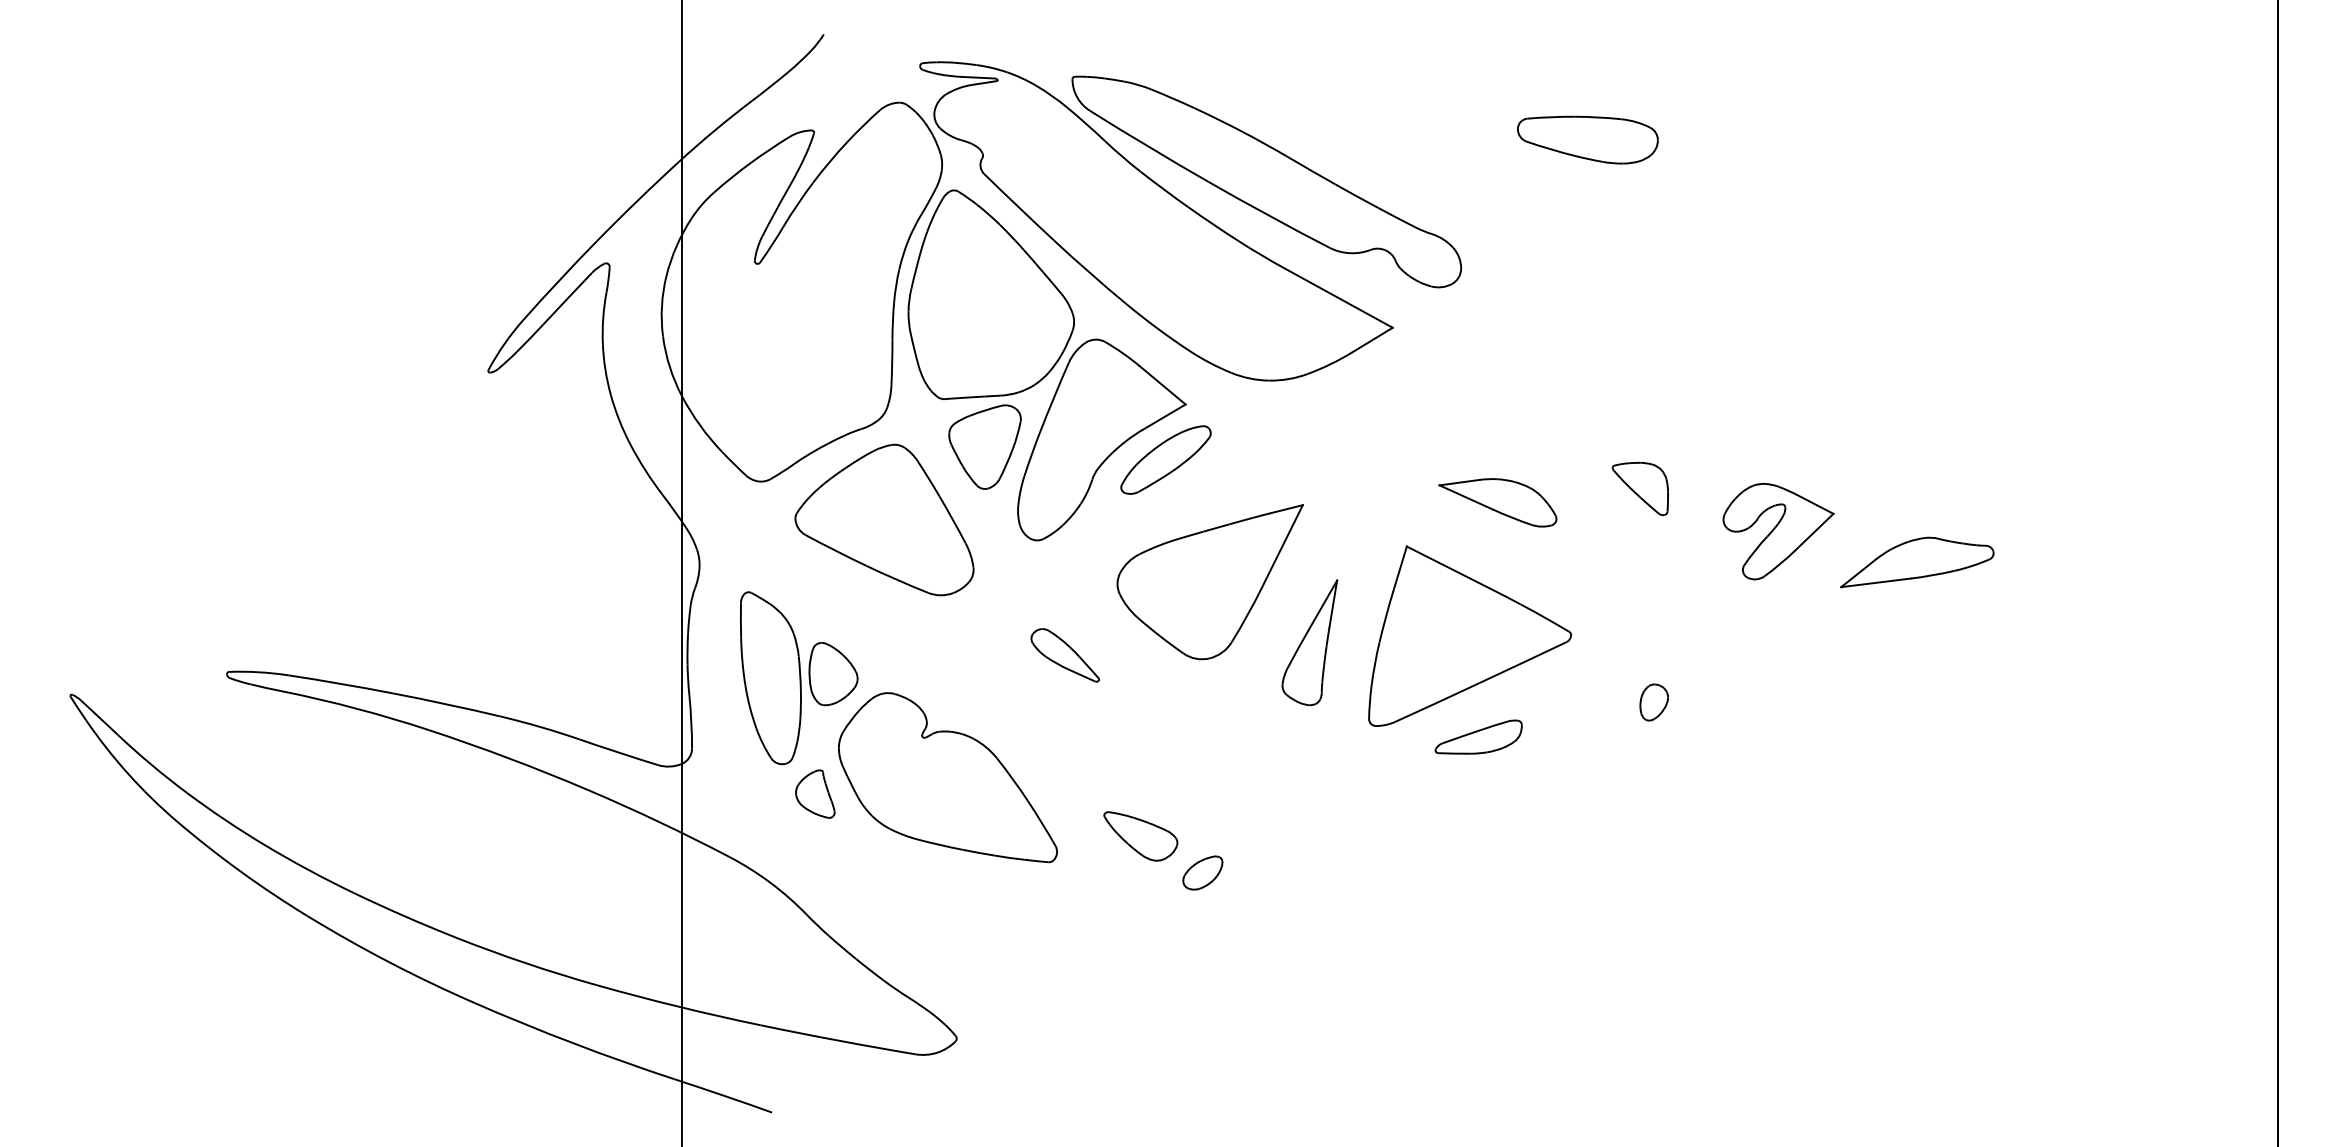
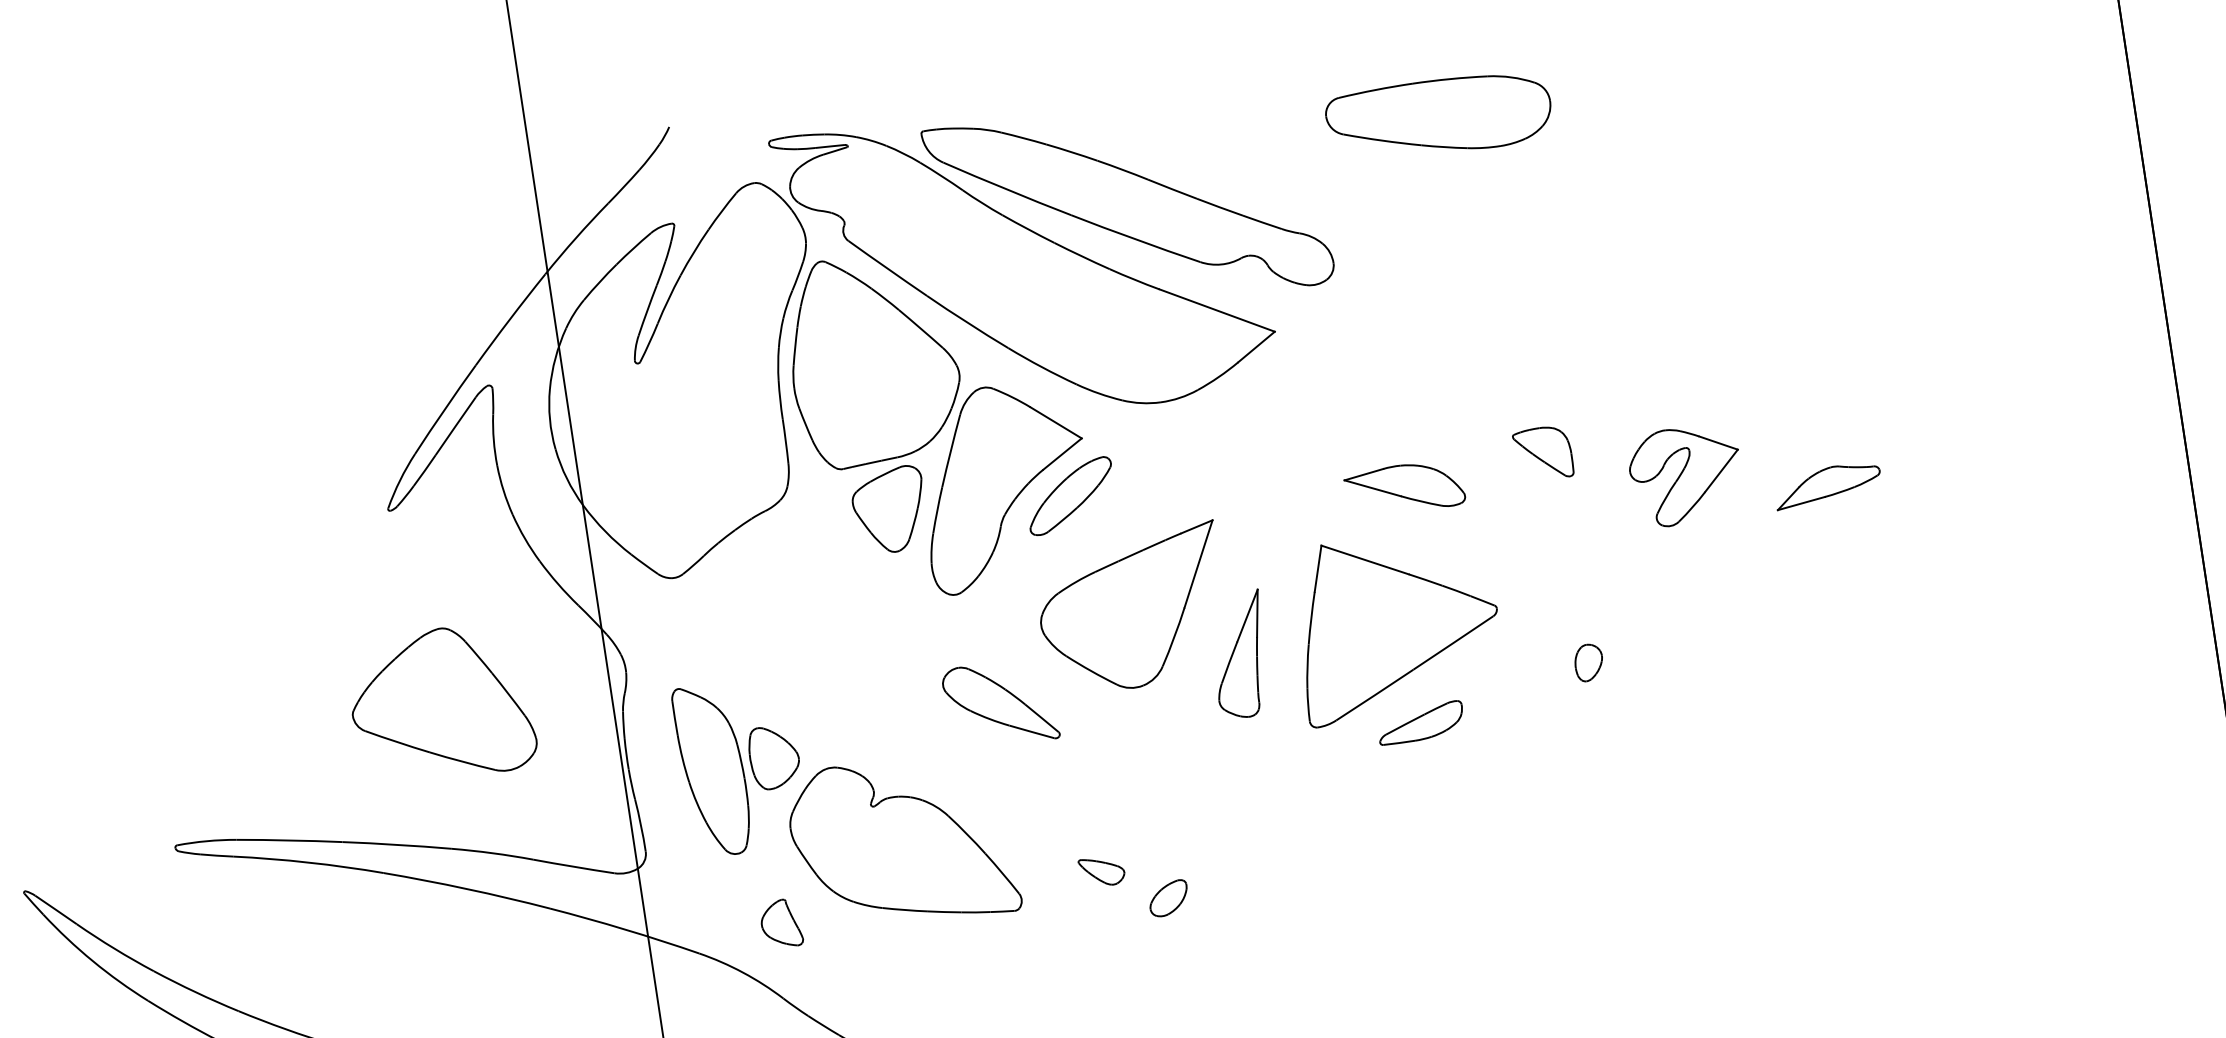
part: (1587, 139) -> (1439, 116), size x1.6
part: (884, 519) -> (441, 703), moved
part: (1917, 562) -> (1828, 485), size x0.7
part: (1064, 655) -> (999, 704), size x1.6
part: (815, 793) -> (781, 923), moved
part: (1140, 836) -> (1101, 871), size x0.6

